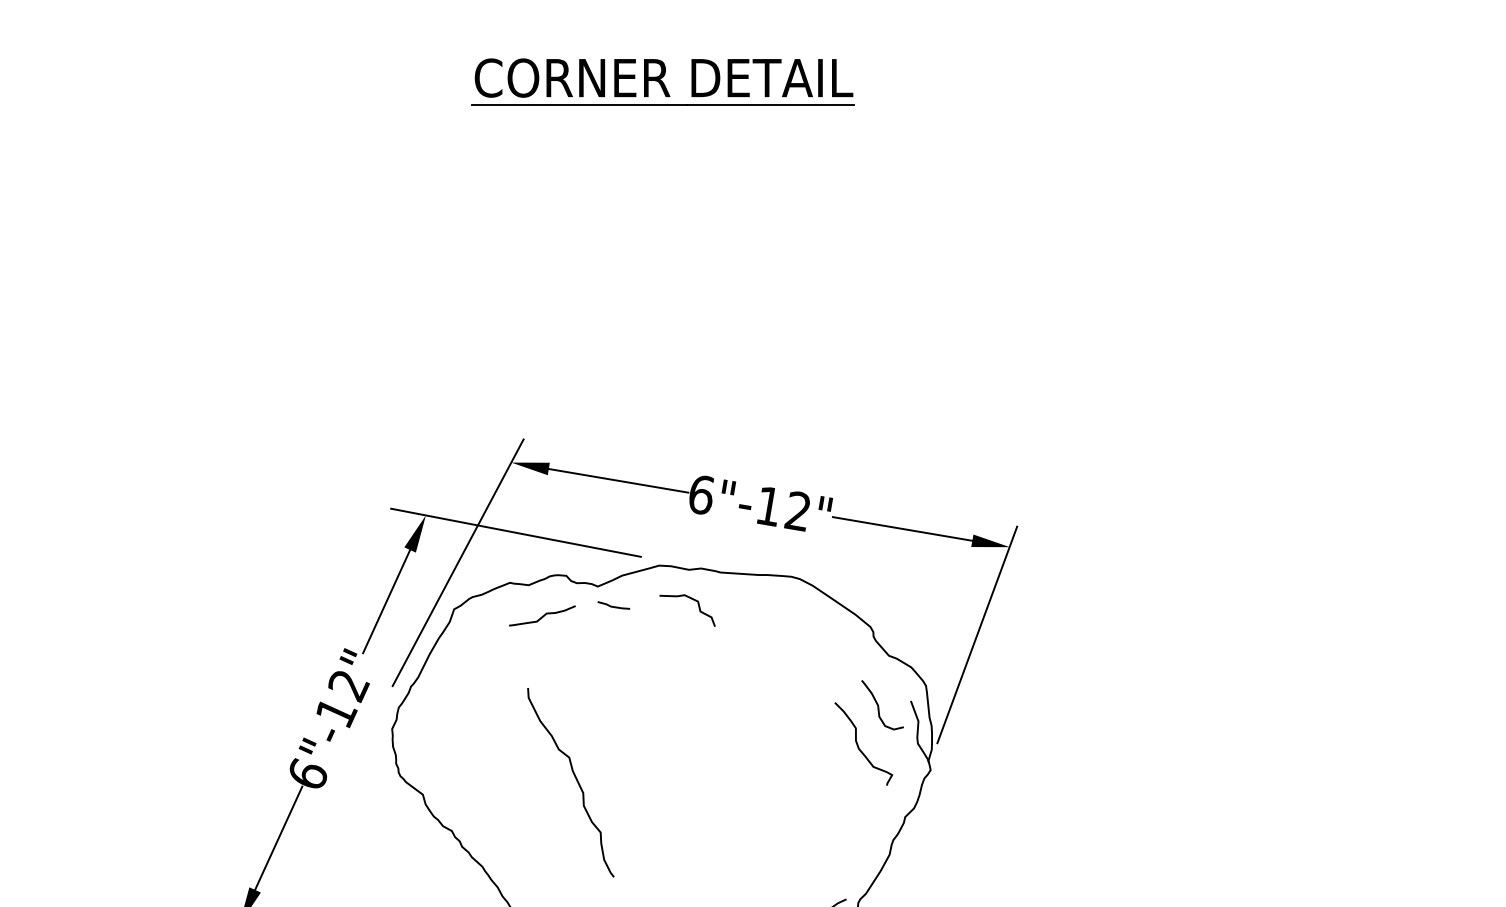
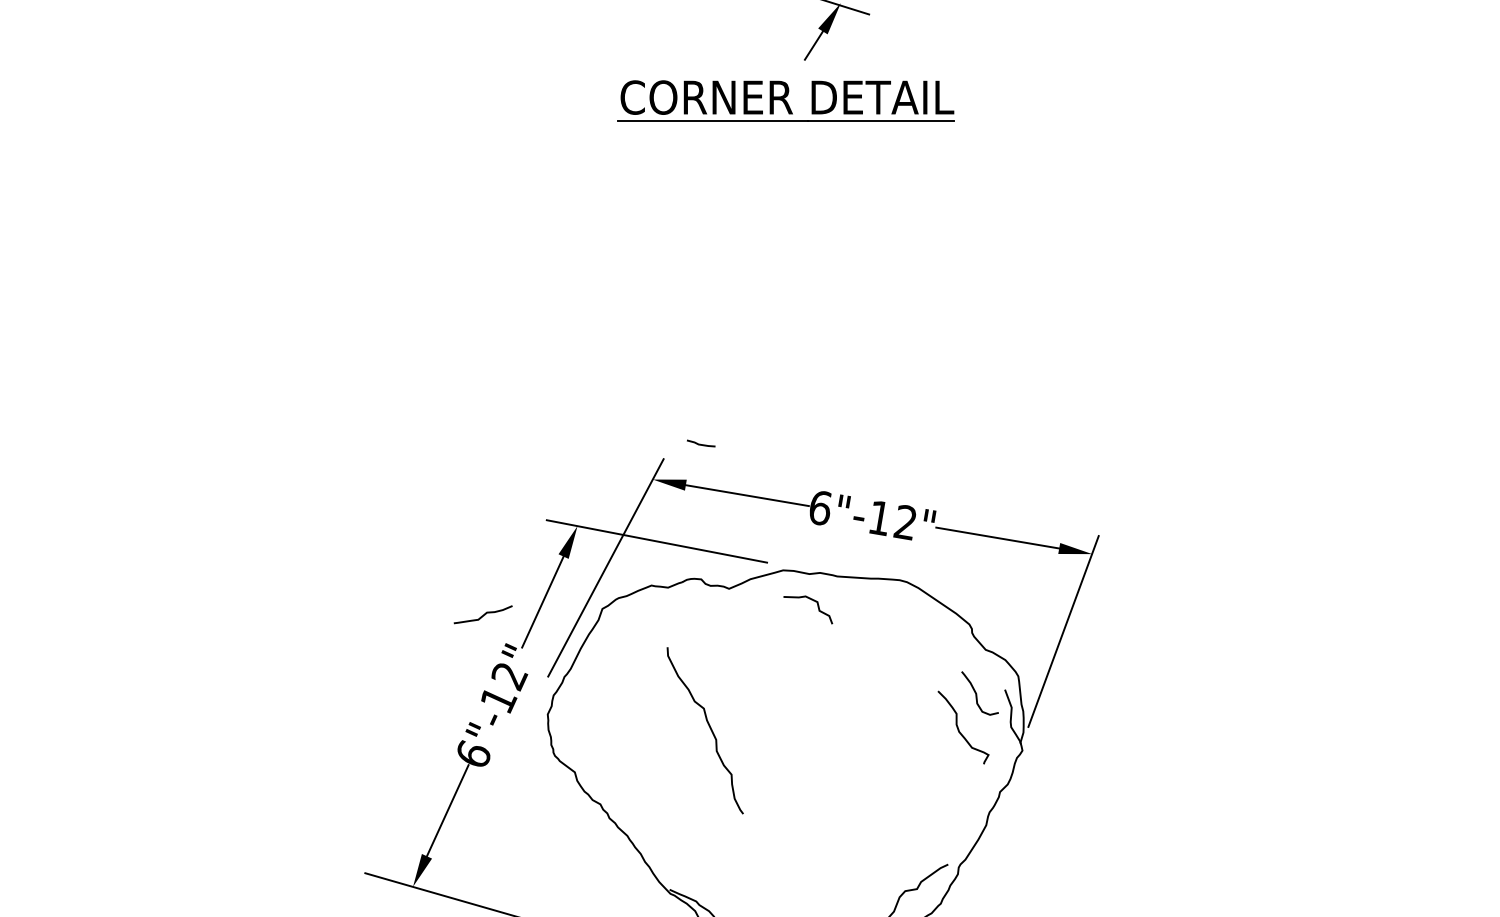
part: (661, 81) -> (785, 100), moved
line: (613, 605) -> (700, 443), moved
curve: (542, 615) -> (483, 614), moved
curve: (575, 780) -> (709, 728), moved

